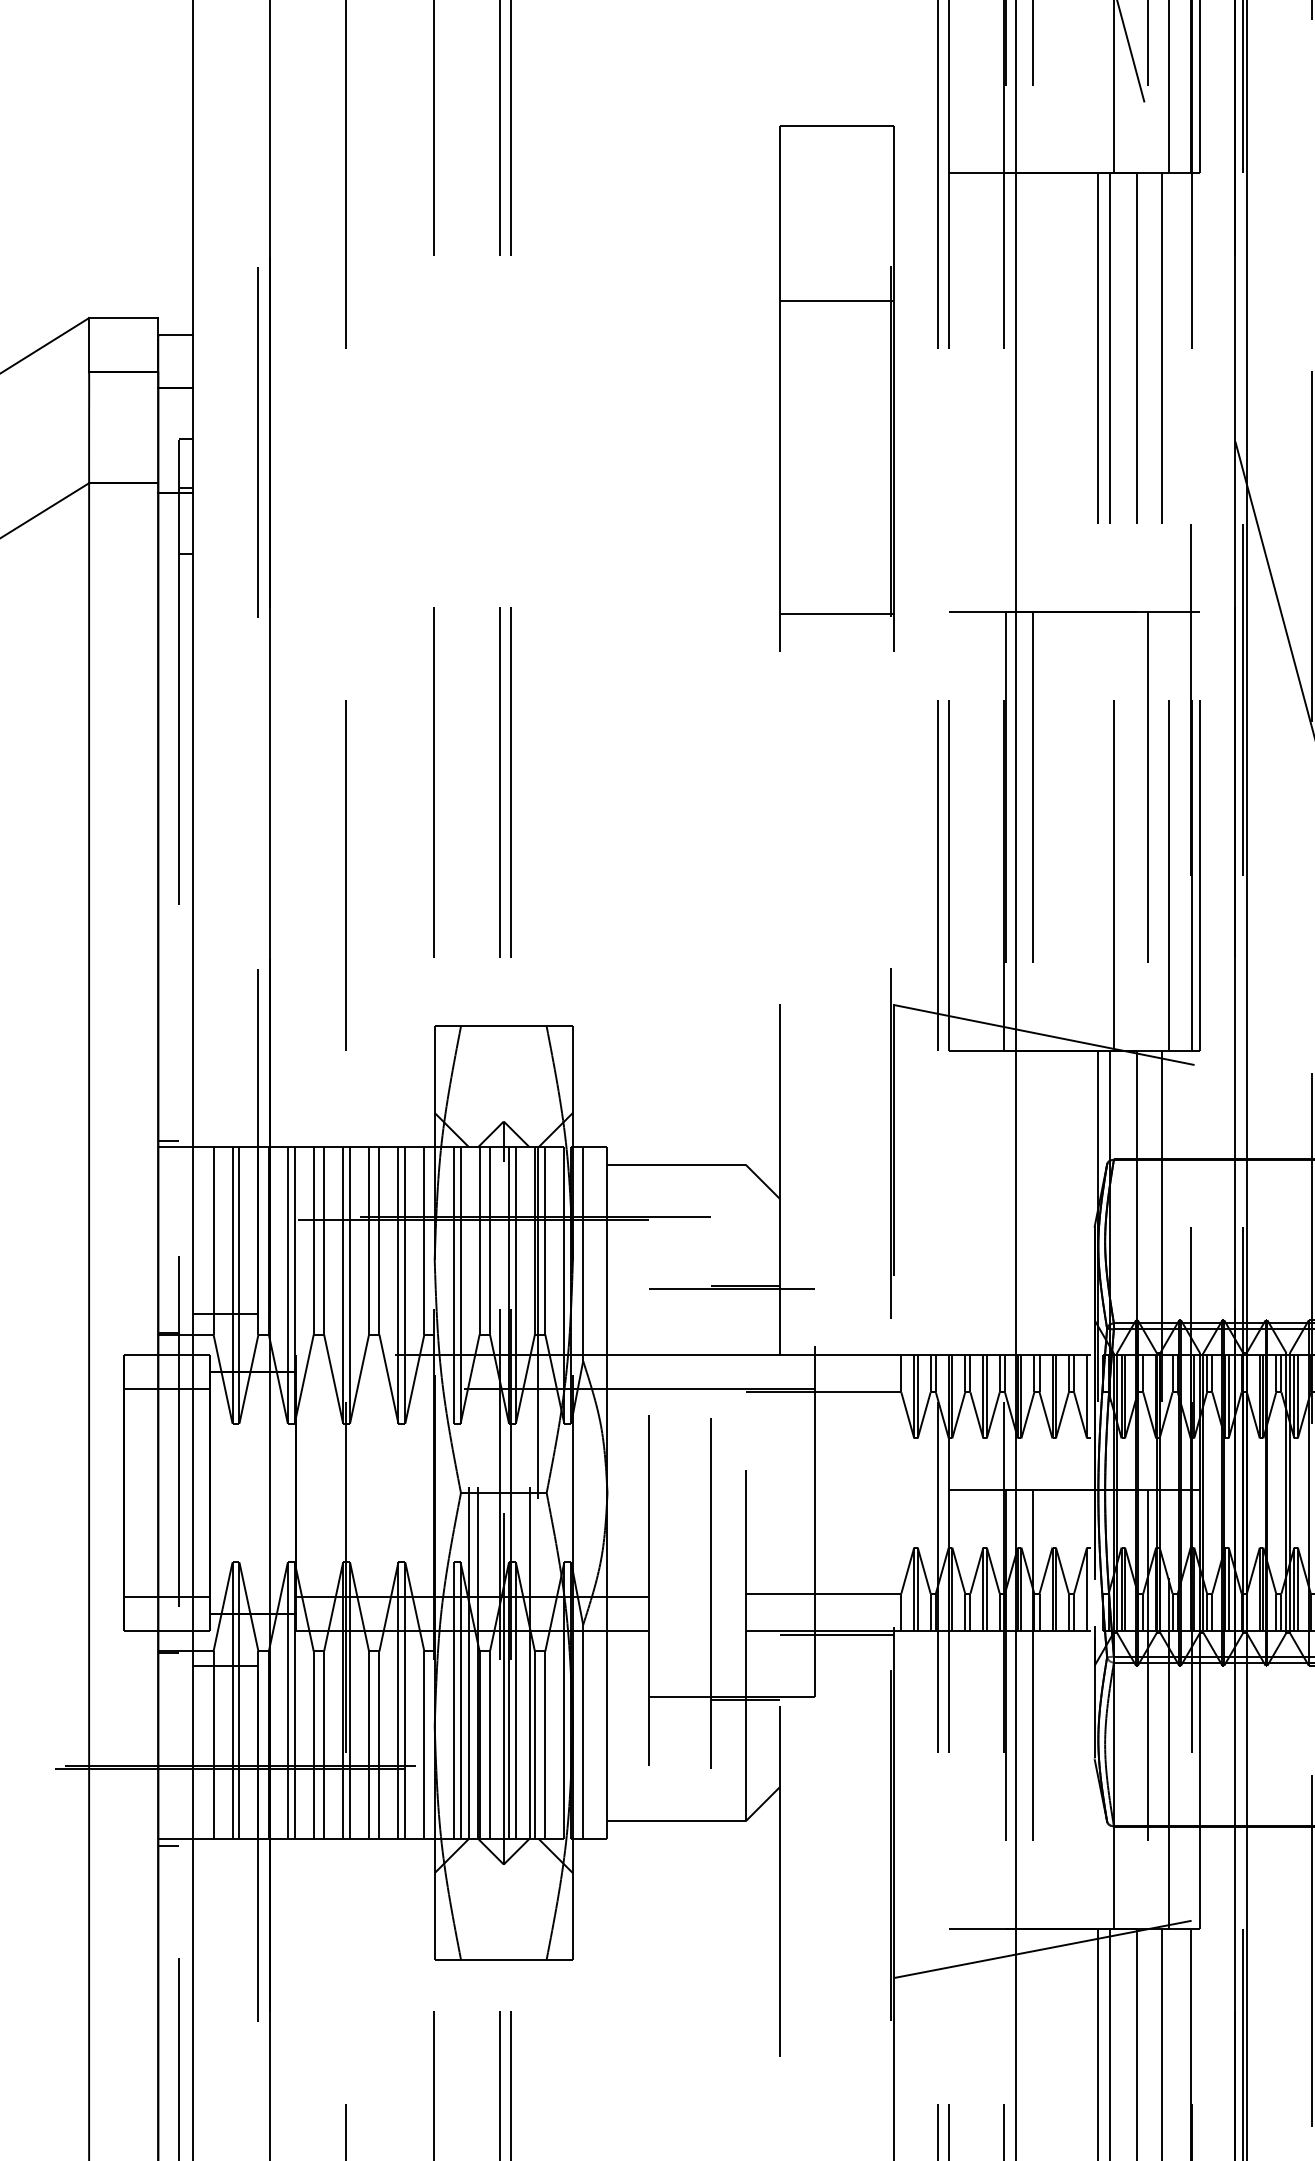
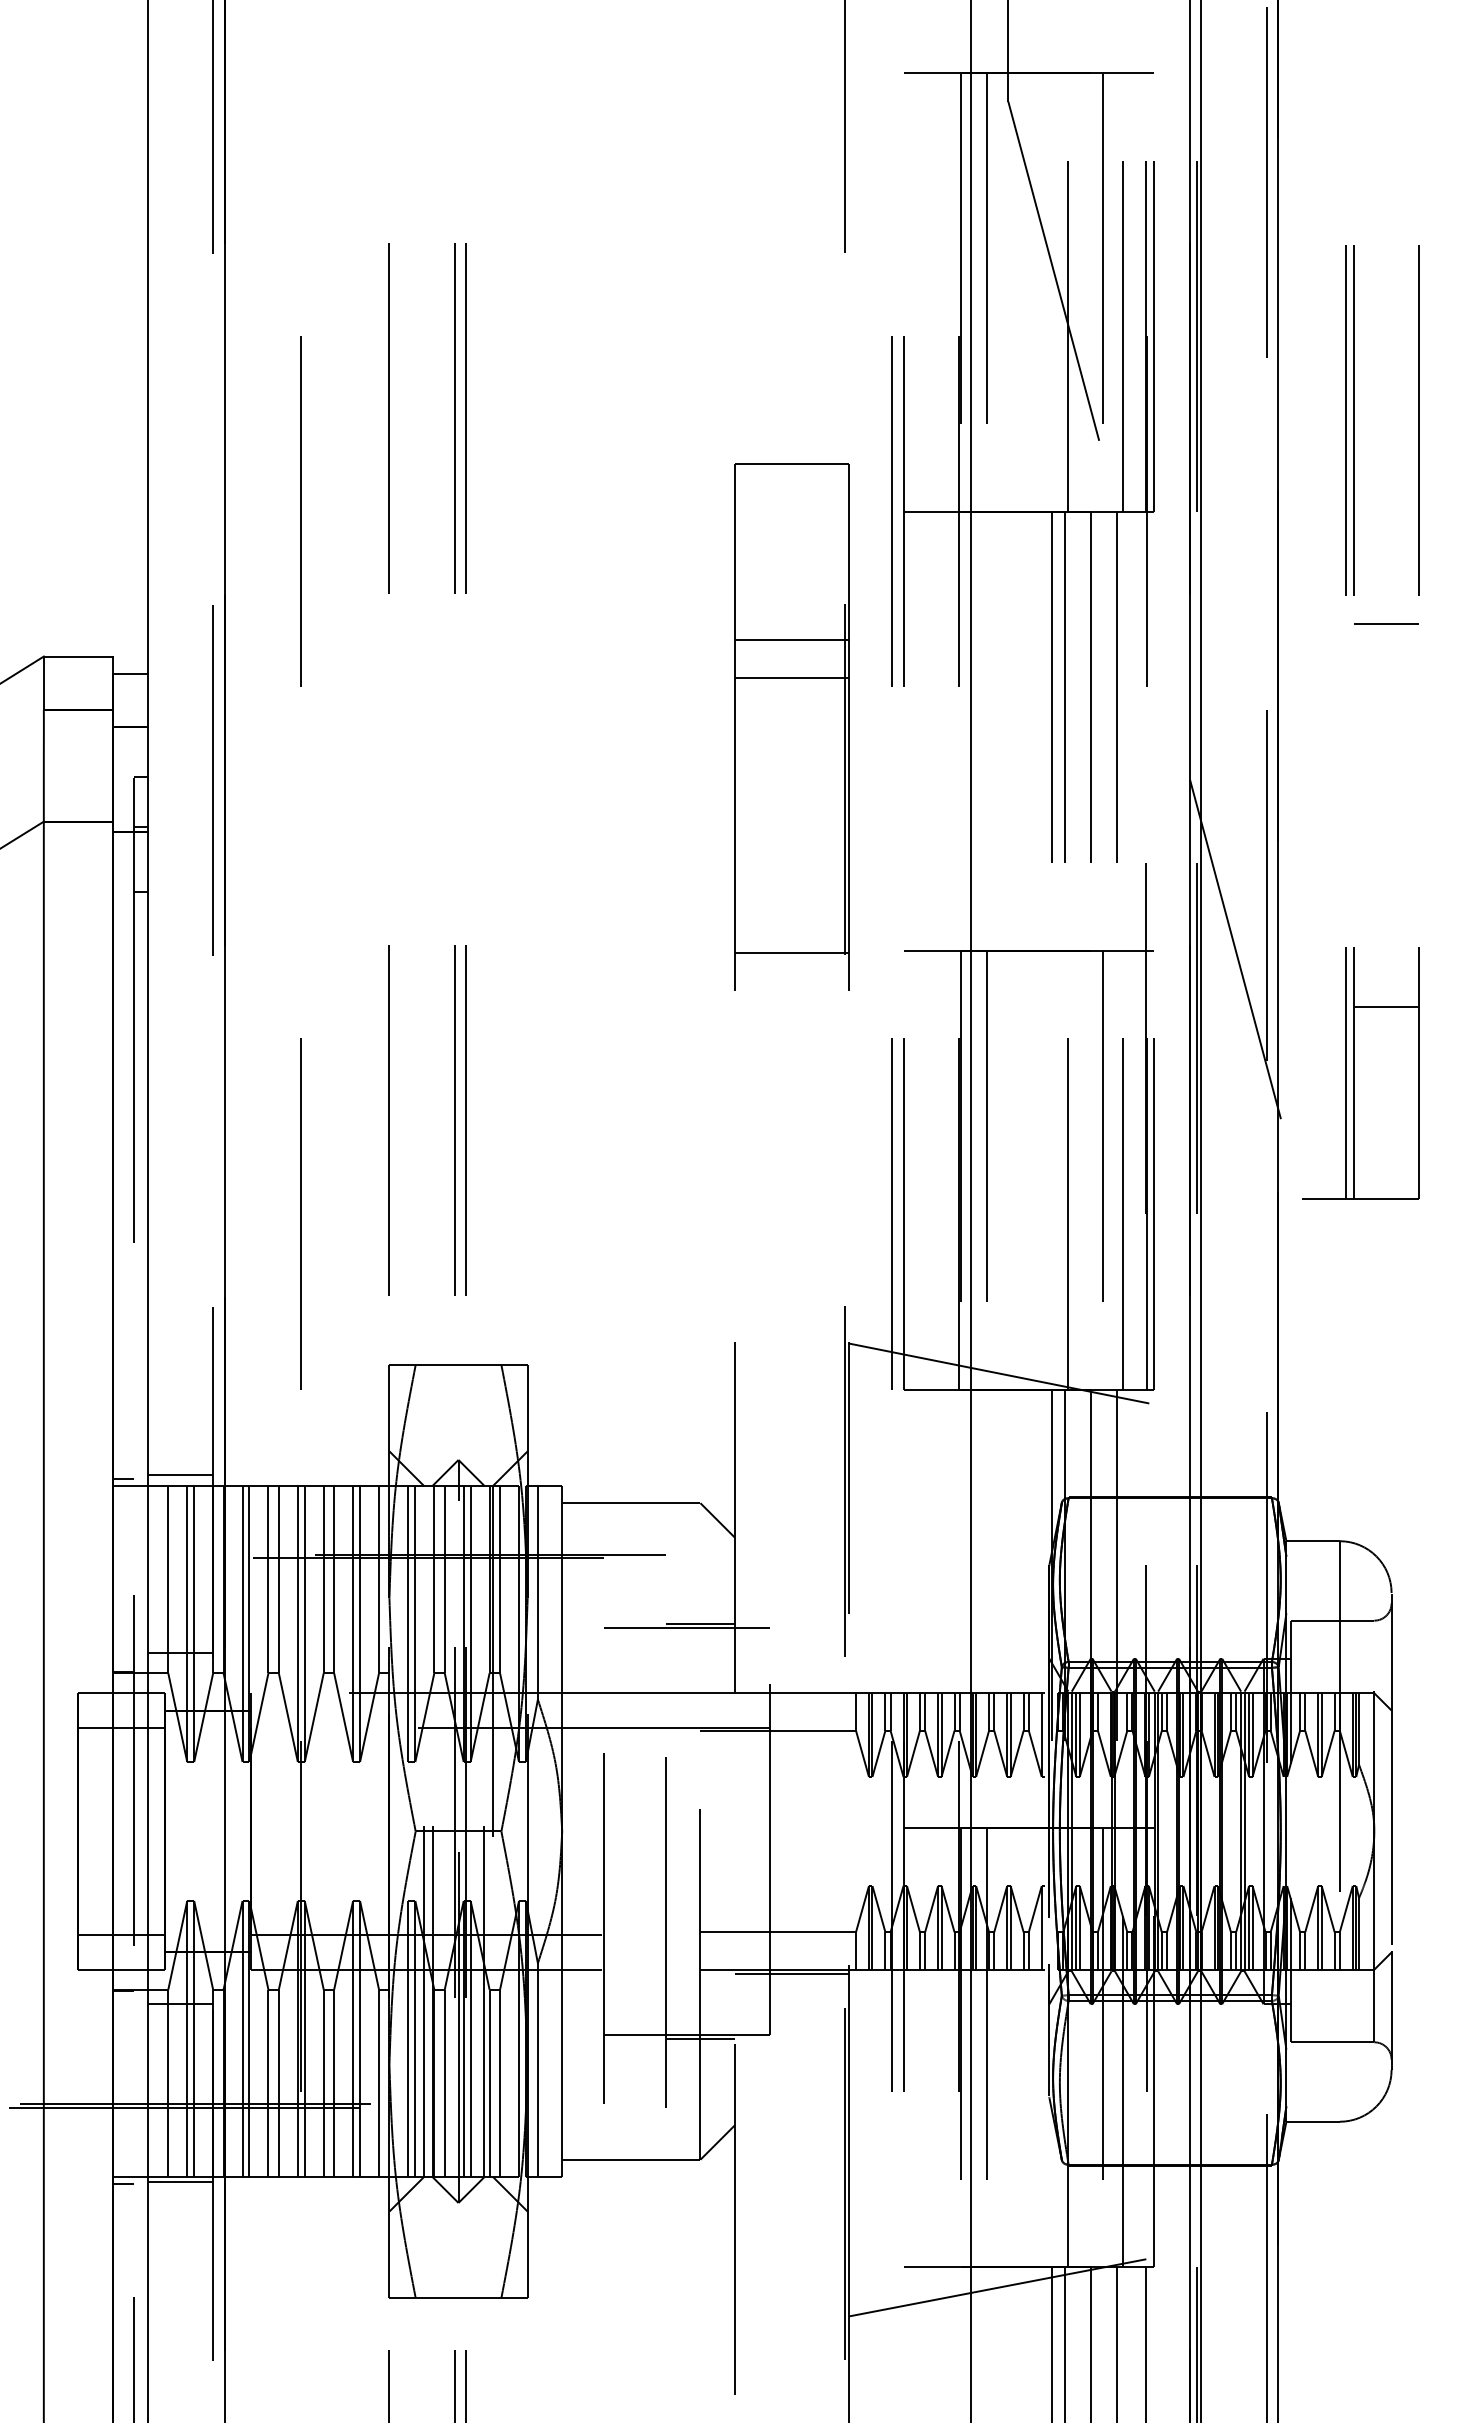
line: (836, 340) -> (791, 678), added
line: (225, 1136) -> (180, 1474), added
line: (225, 1844) -> (180, 2182), added

